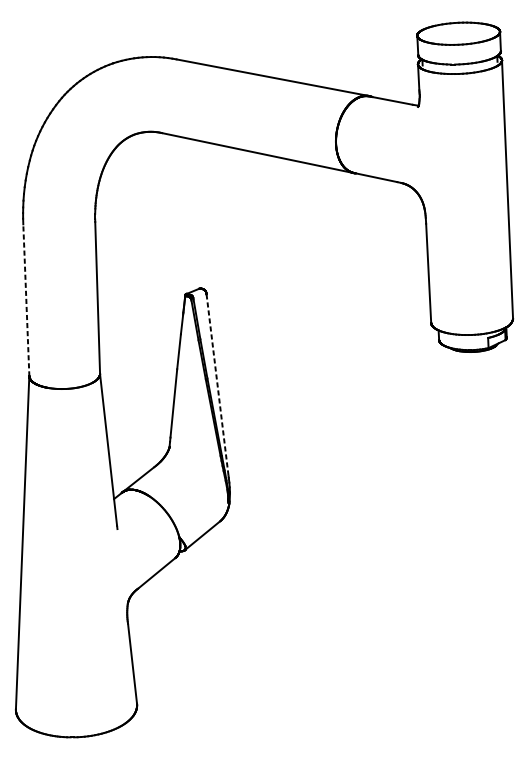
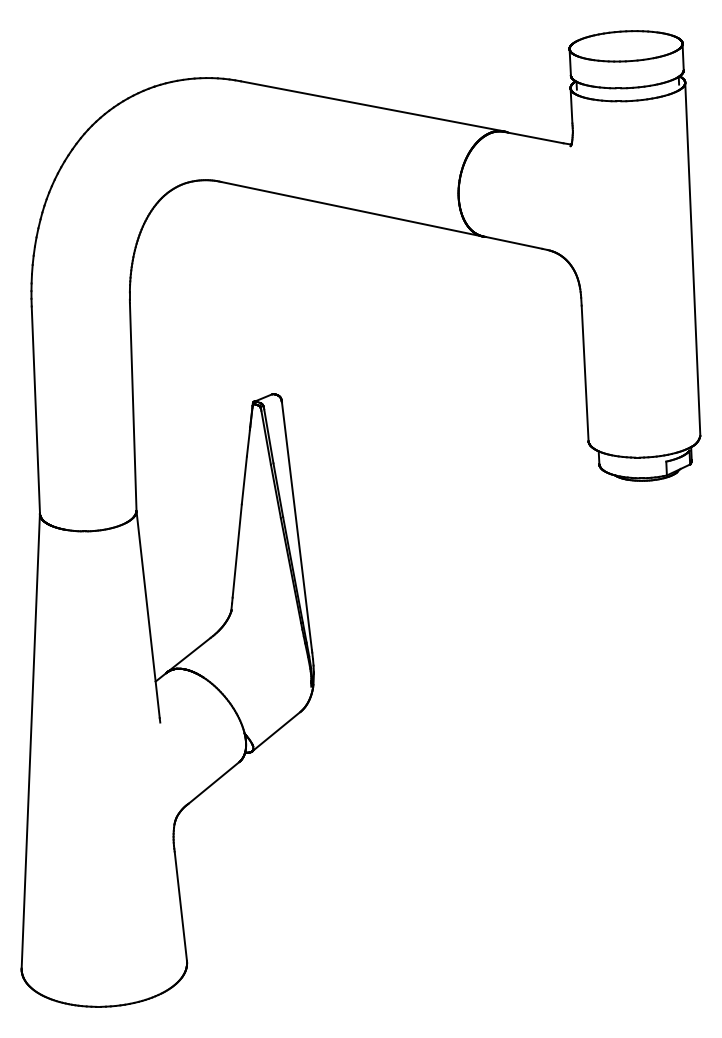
line: (26, 300) -> (35, 410), dashed -> solid
line: (217, 385) -> (296, 526), dashed -> solid

